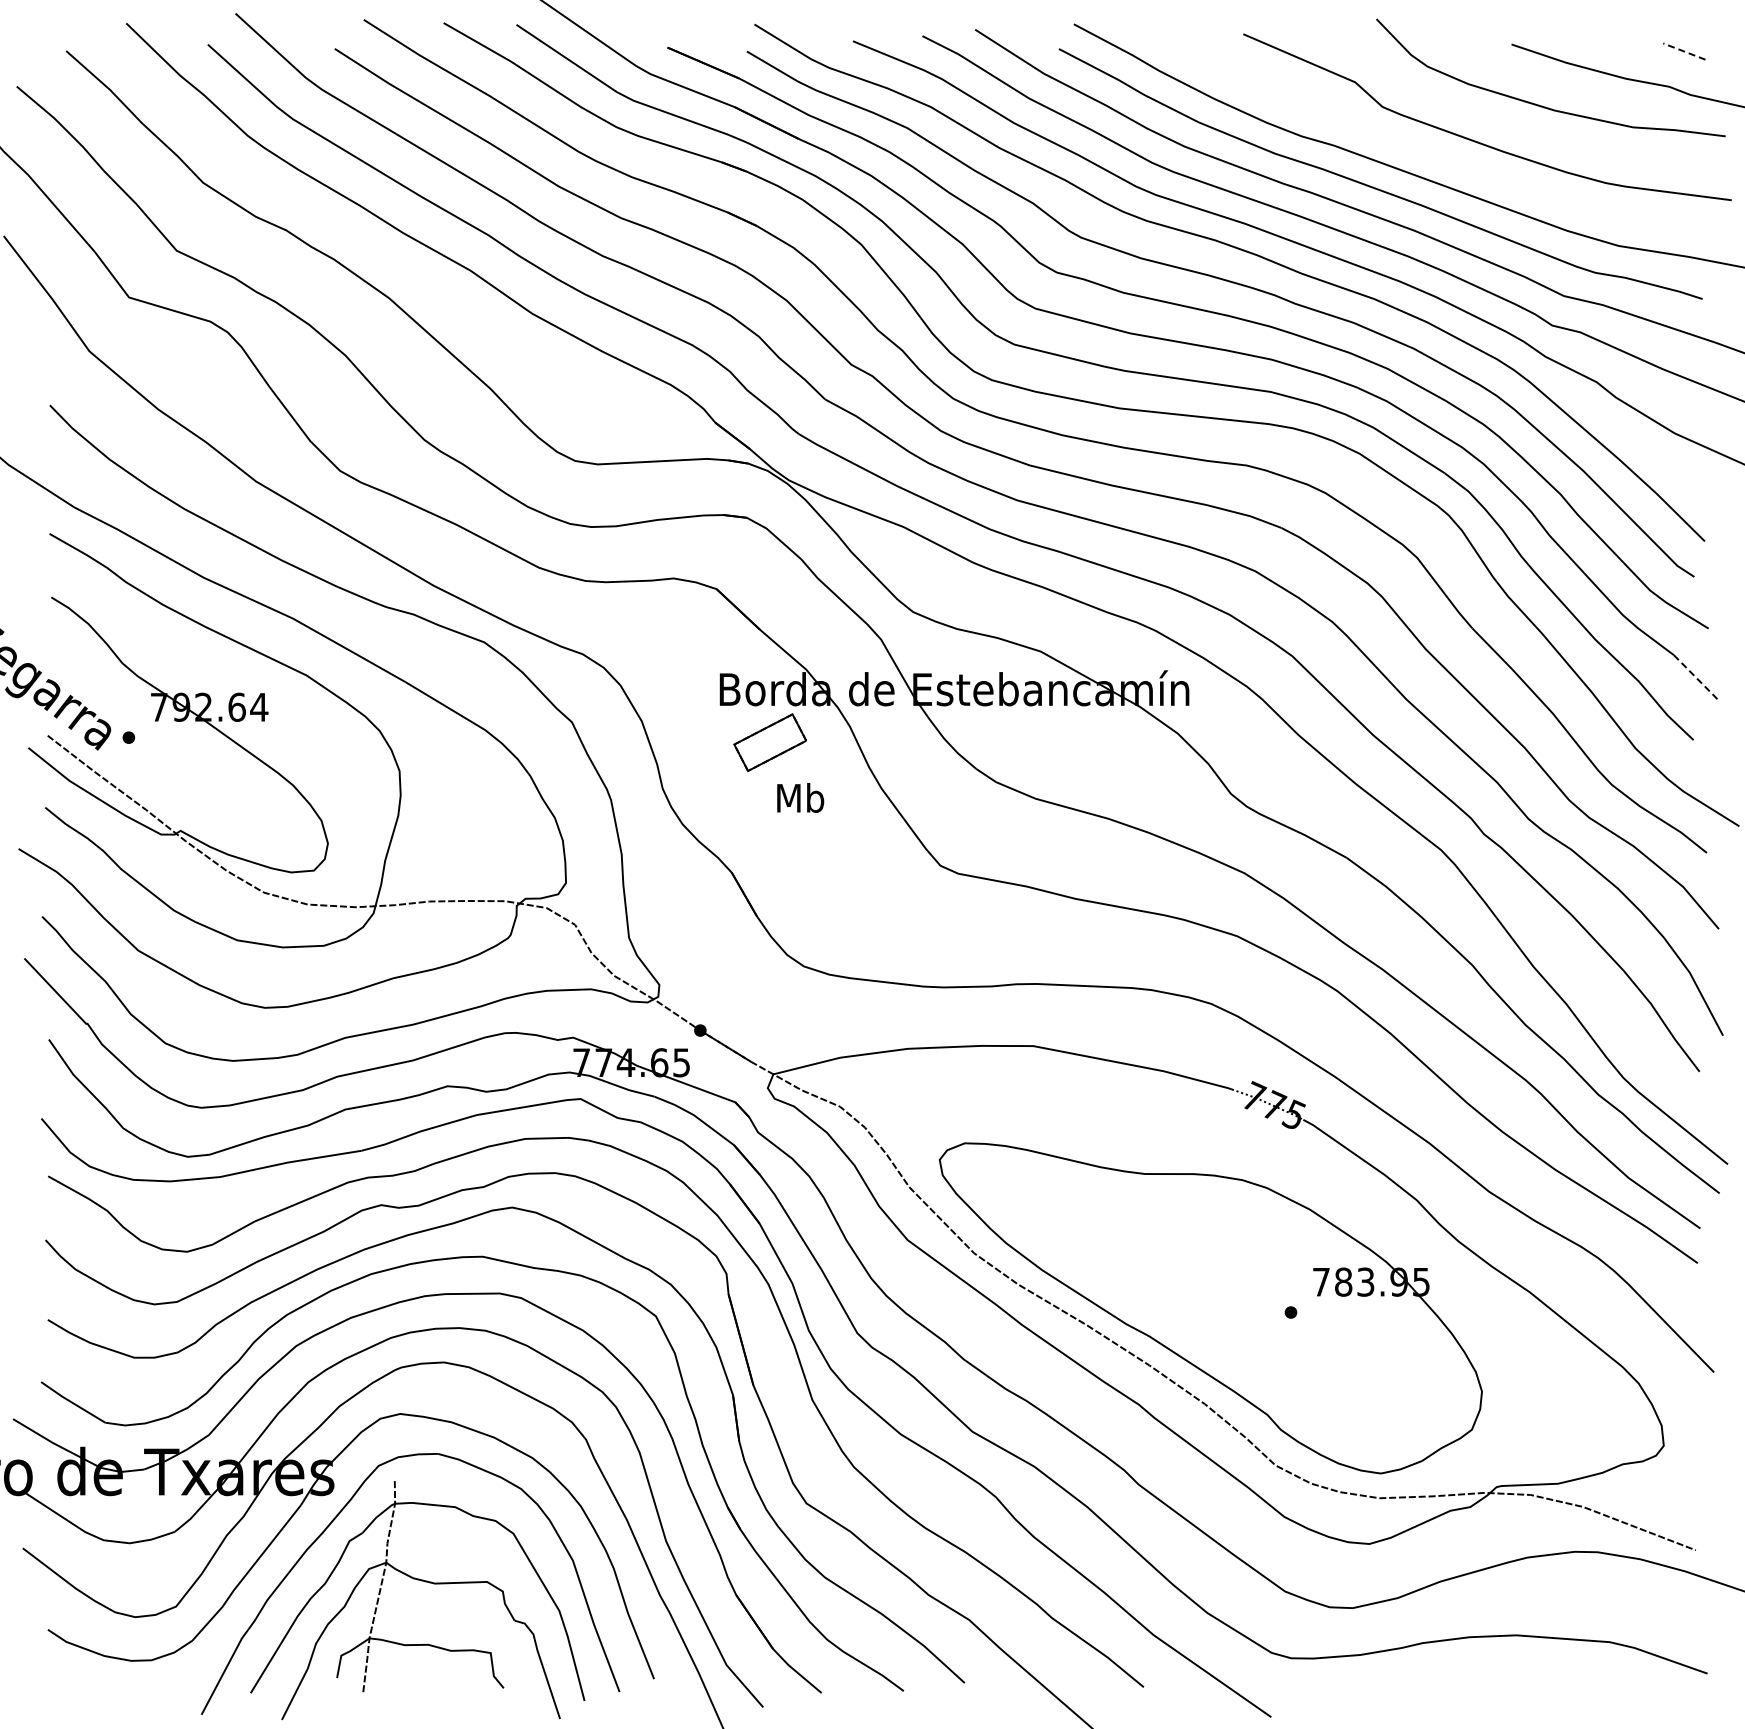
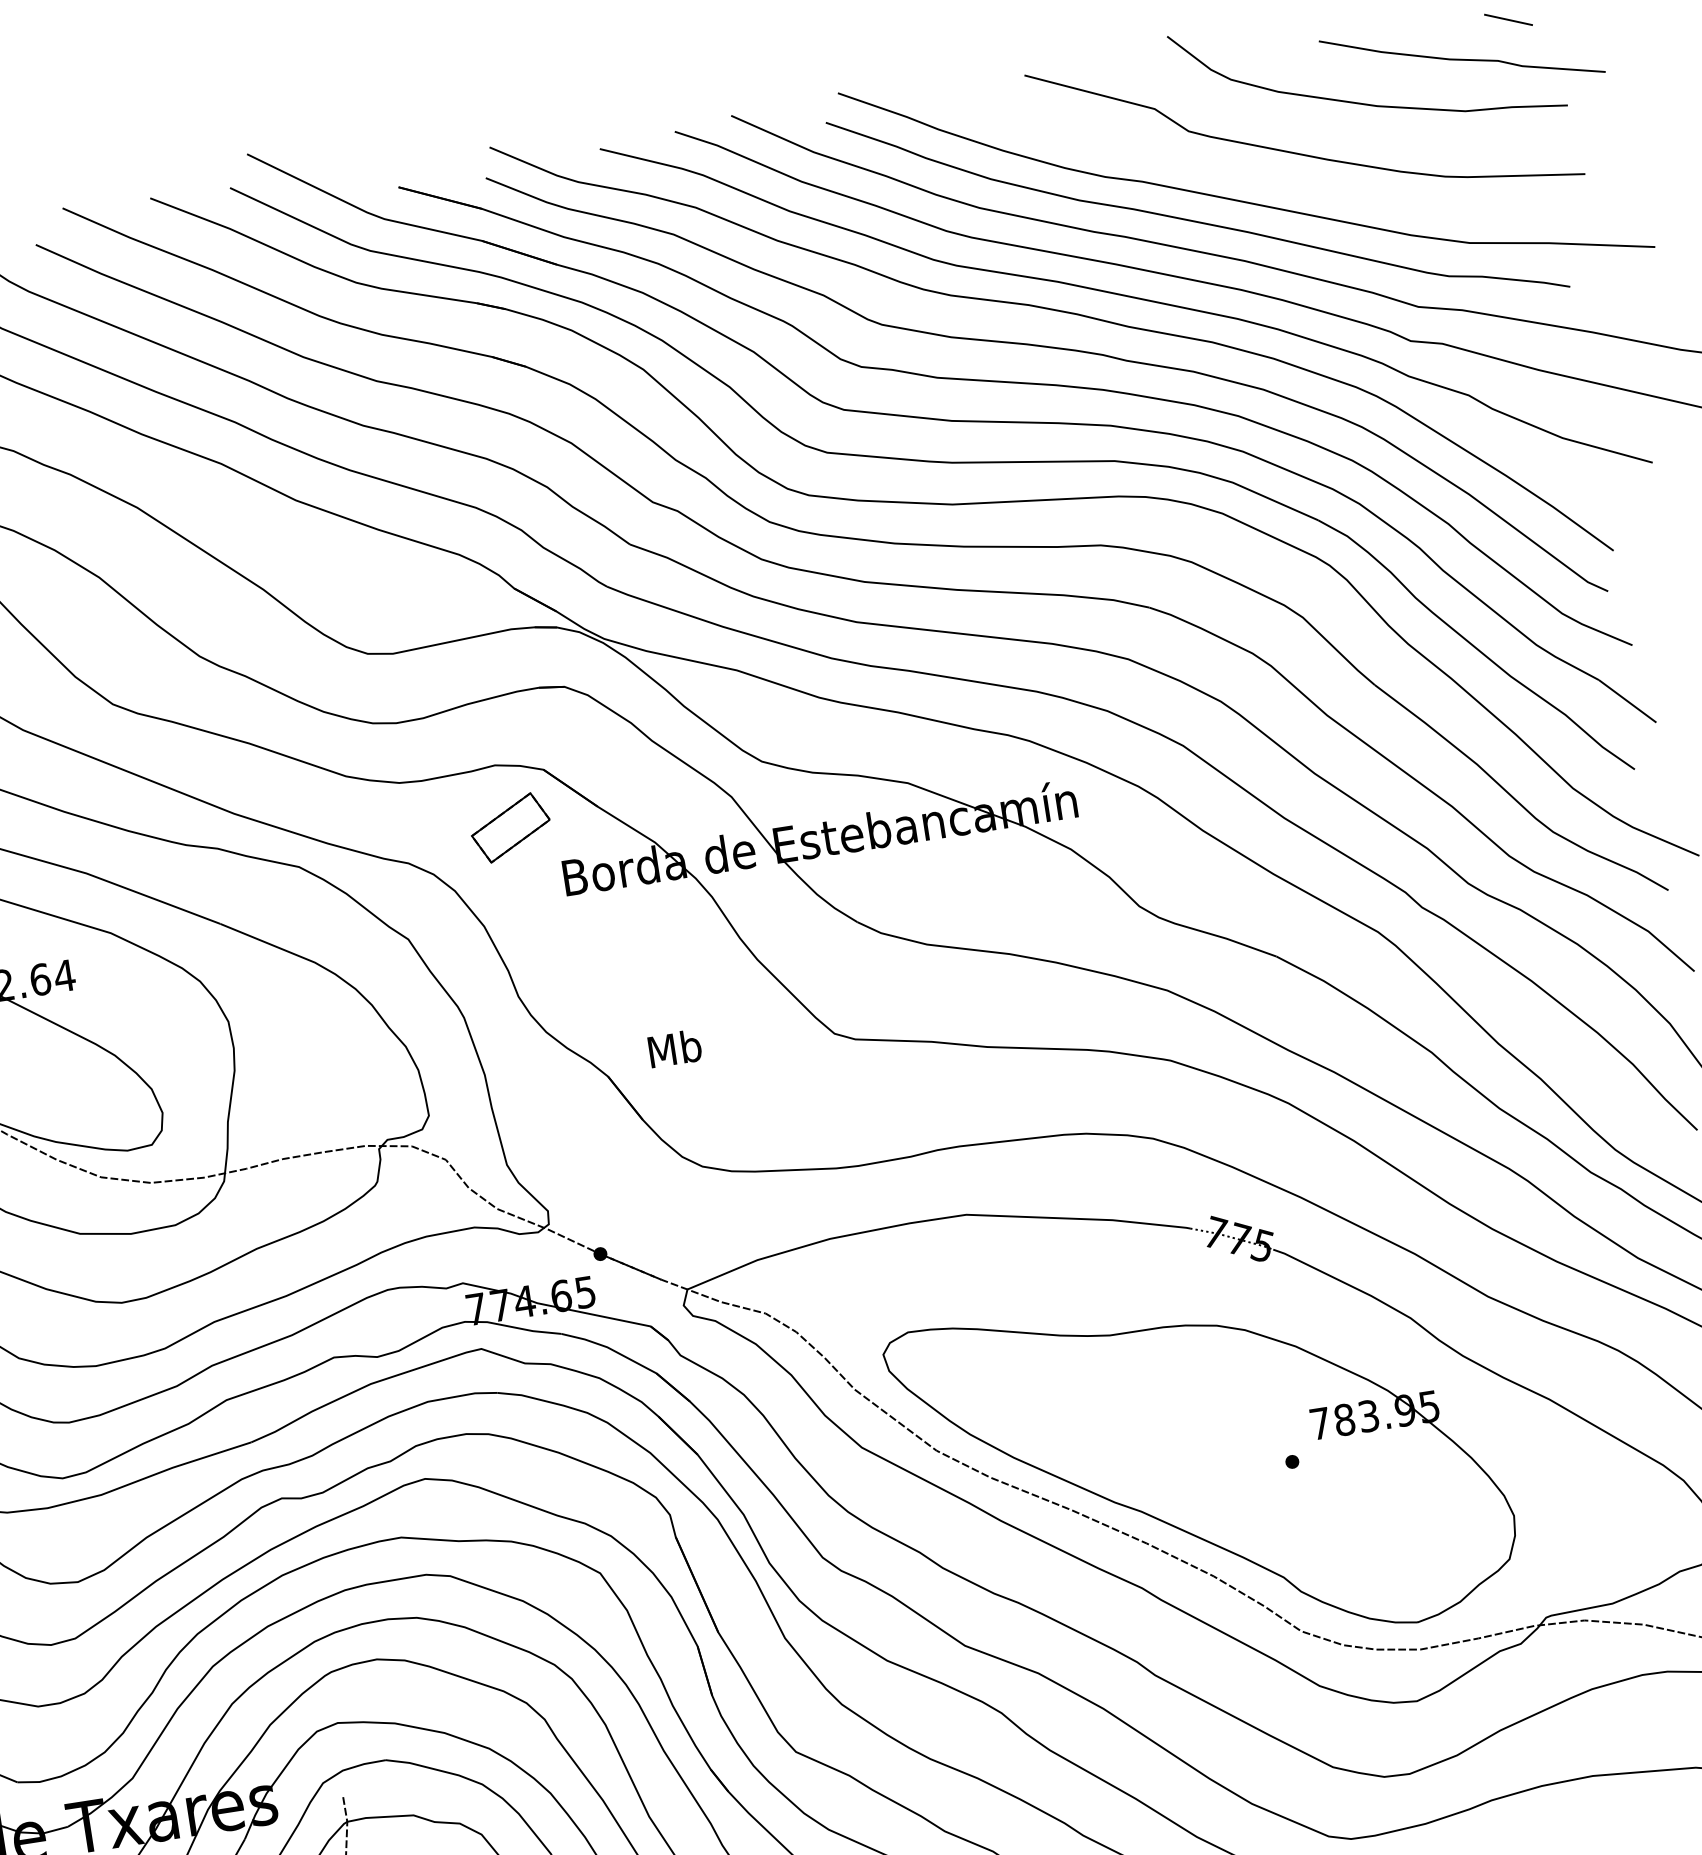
line: (1684, 51) -> (1508, 19), dashed -> solid
line: (1696, 678) -> (1627, 701), dashed -> solid
part: (769, 742) -> (510, 827), moved
text: (800, 797) -> (674, 1048), moved

